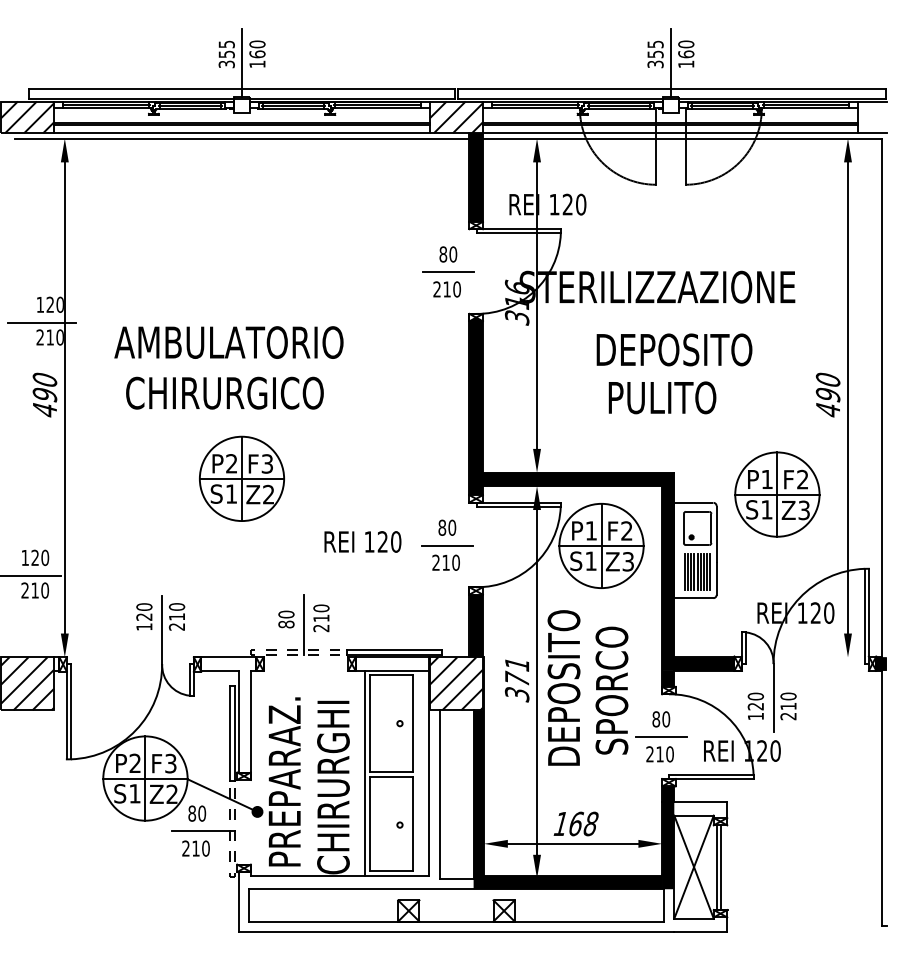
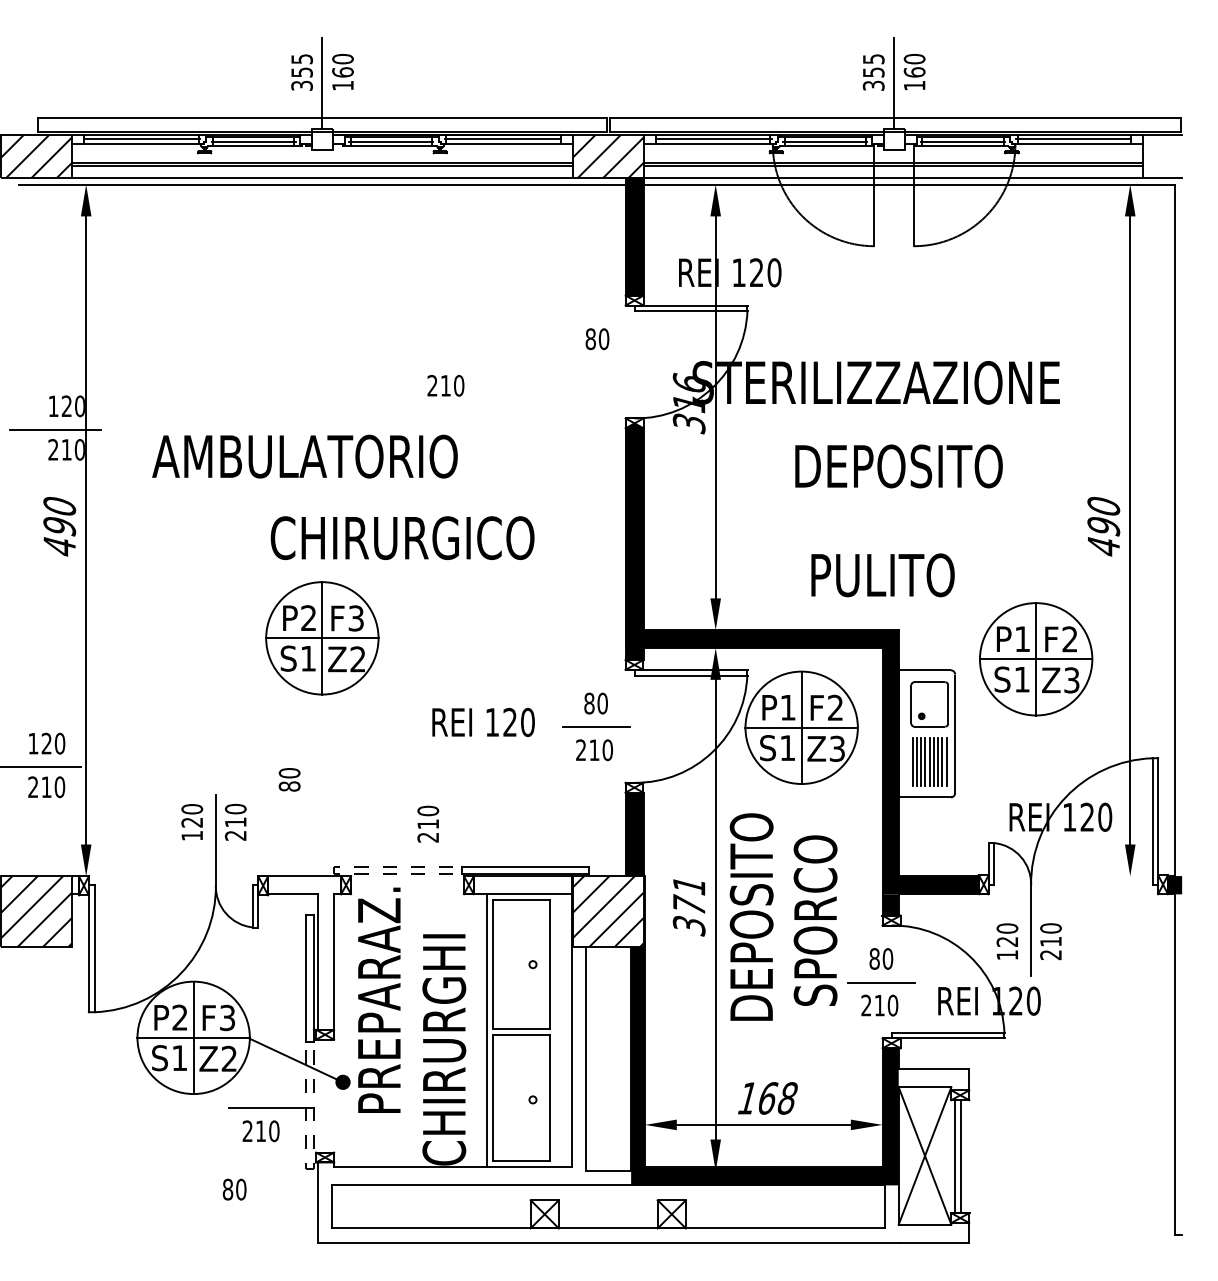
line: (448, 271) -> (597, 362), removed
text: (446, 289) -> (445, 385), moved
text: (224, 393) -> (402, 538), moved
text: (662, 397) -> (882, 575), moved
text: (286, 619) -> (289, 779), moved
line: (304, 624) -> (405, 832), removed
text: (284, 781) -> (379, 999), moved
text: (197, 813) -> (234, 1189), moved

